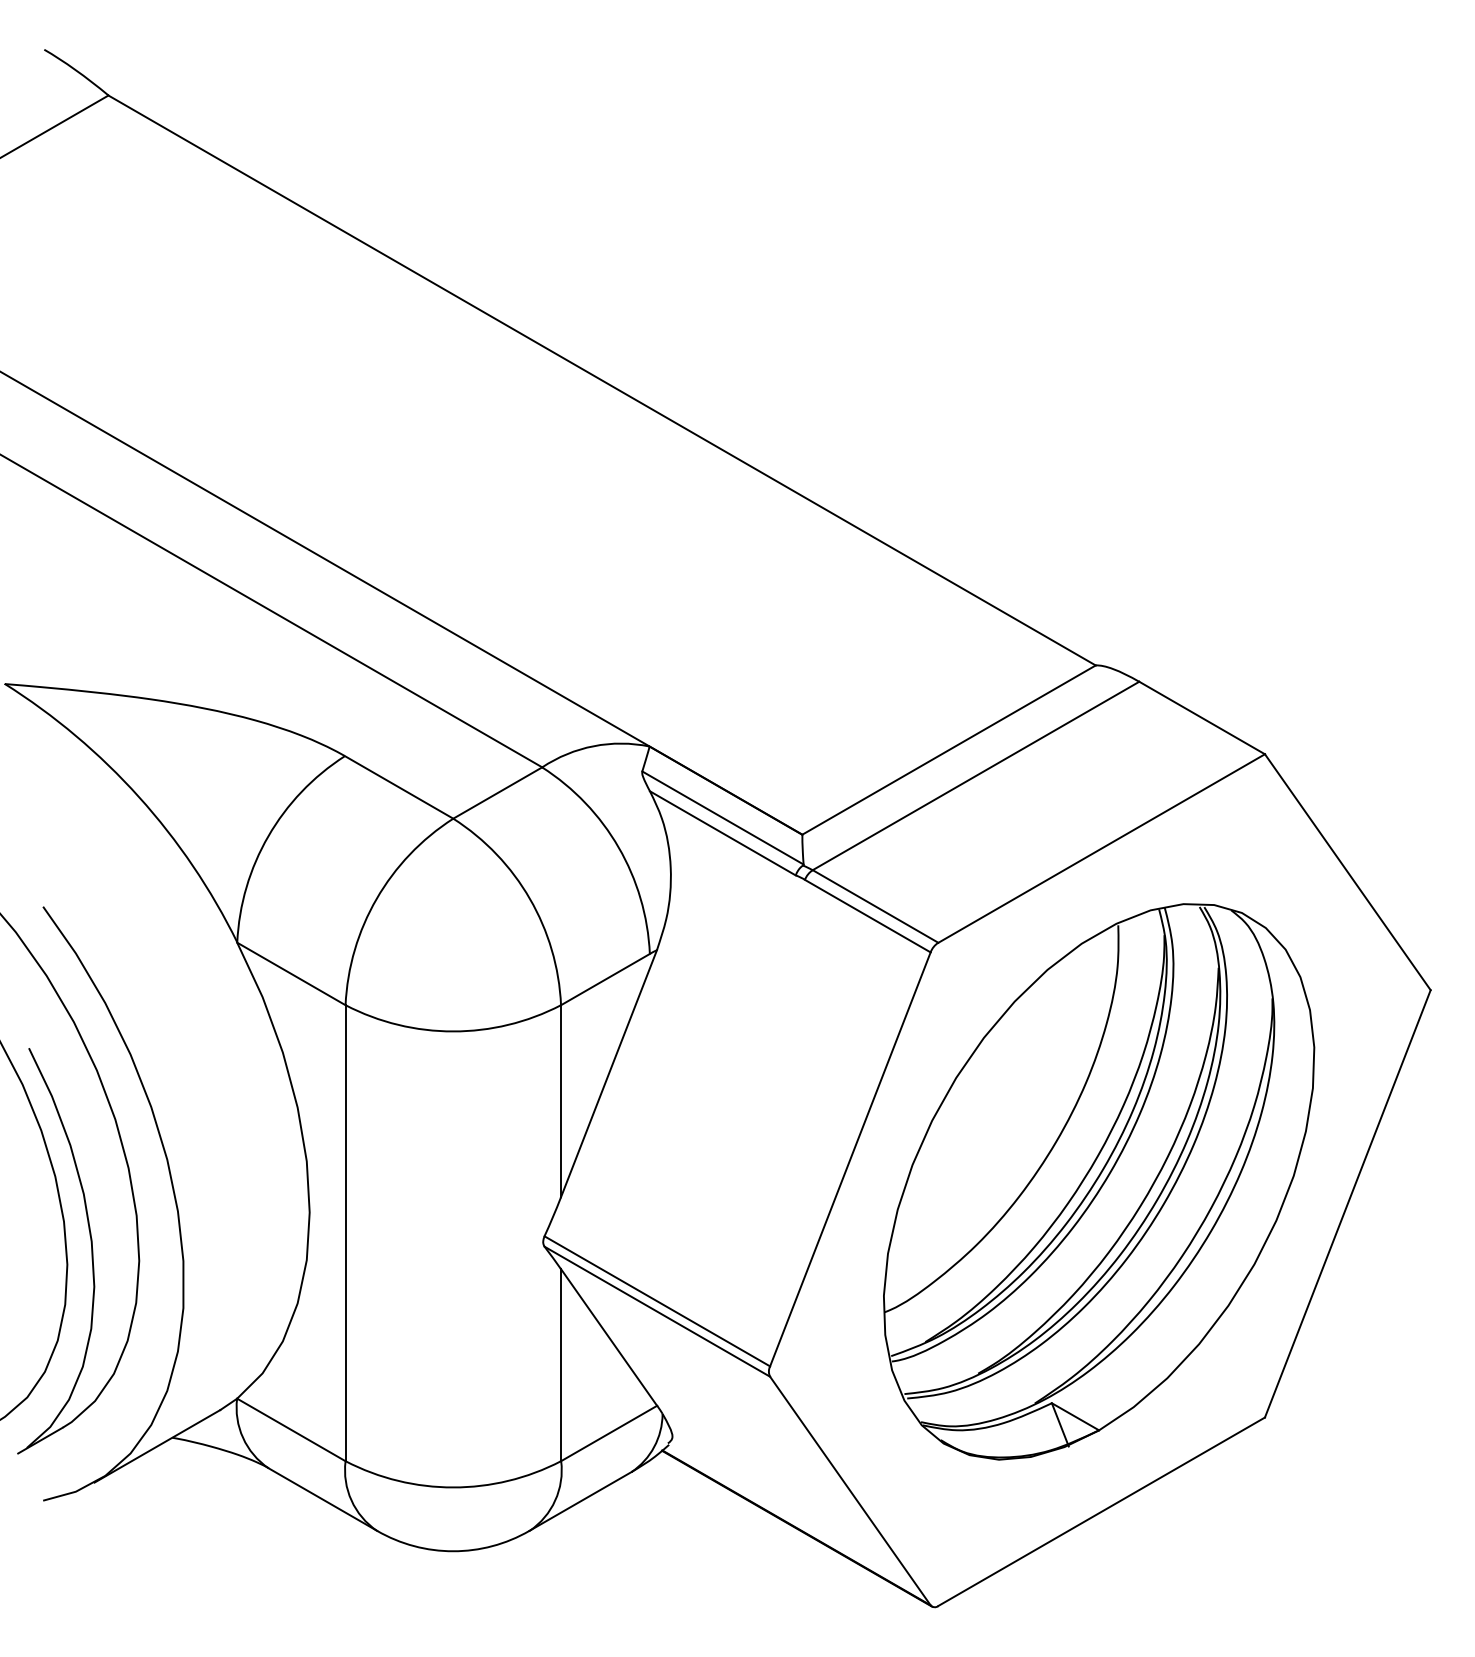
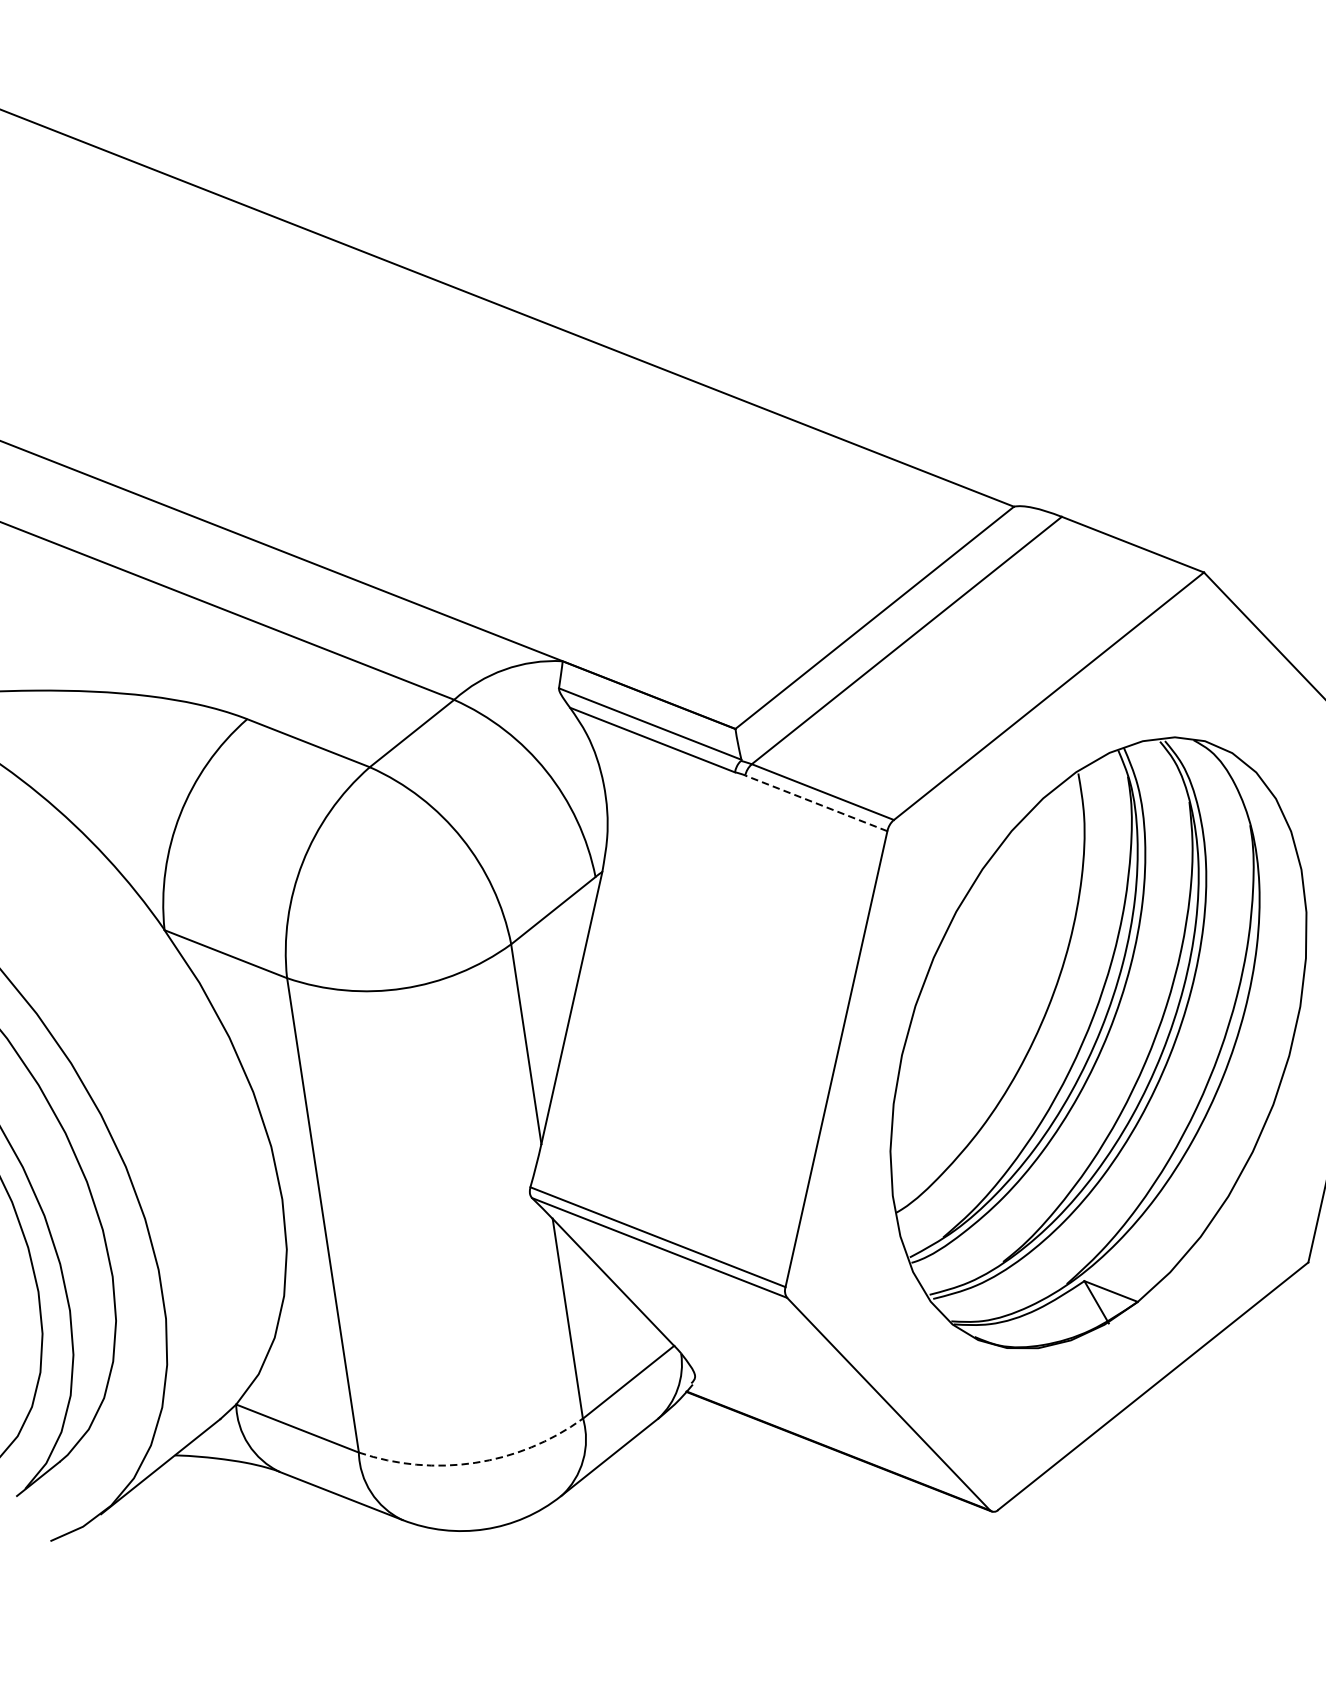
line: (867, 916) -> (816, 803), solid -> dashed
arc: (453, 1487) -> (475, 1462), solid -> dashed

